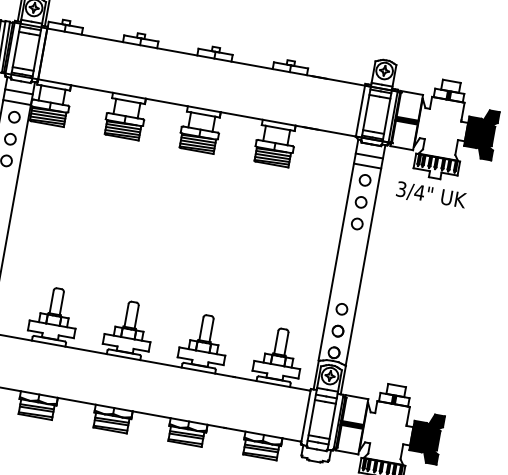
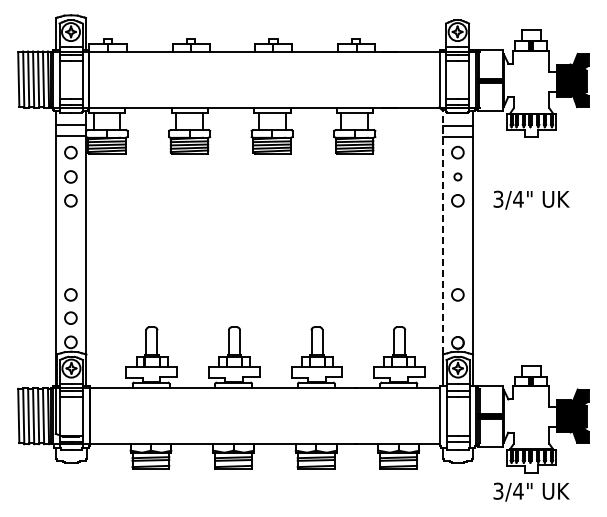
text: (431, 194) -> (531, 199), moved
circle: (360, 201) -> (457, 176), size x0.6
line: (338, 250) -> (442, 232), solid -> dashed
circle: (337, 330) -> (457, 318), removed

